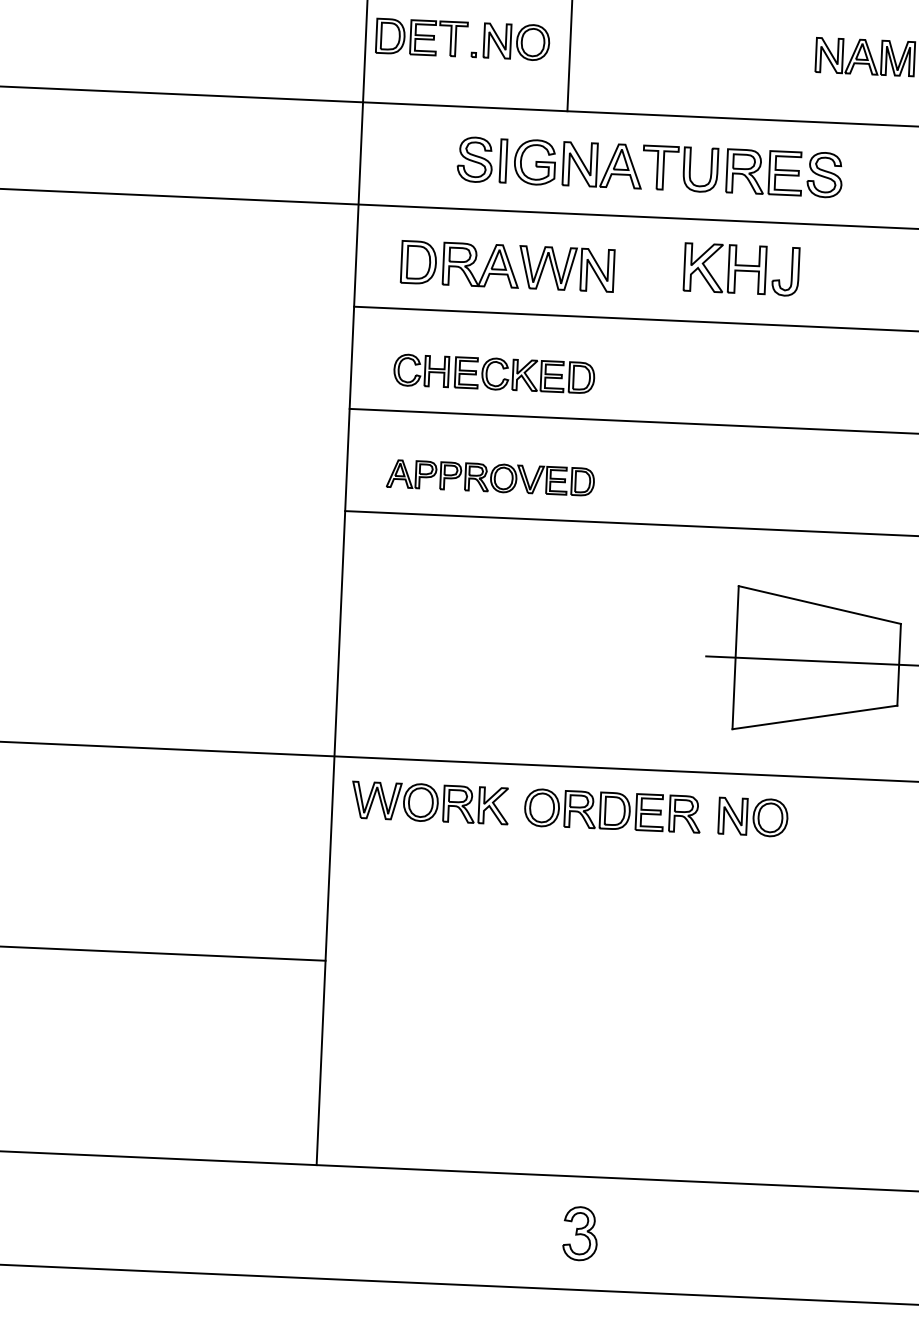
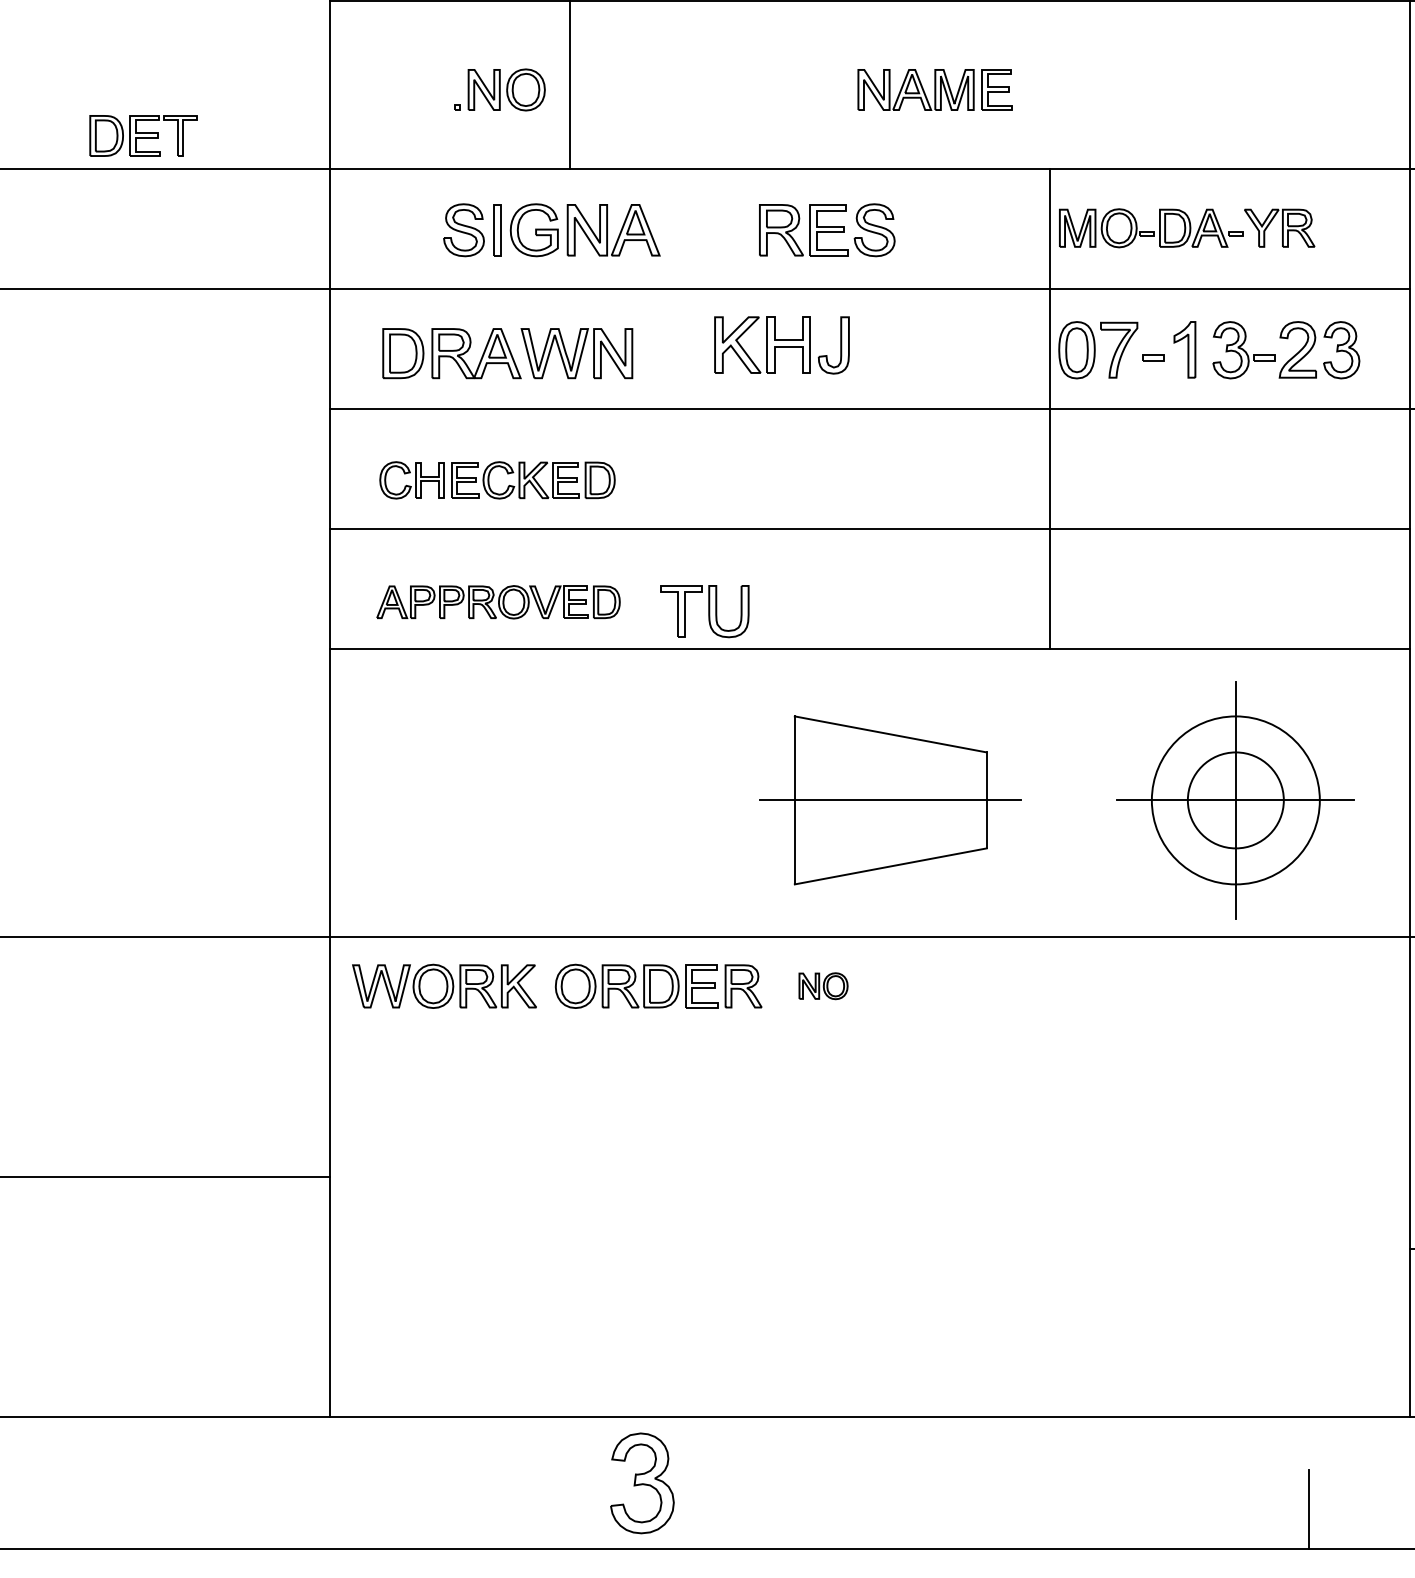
part: (421, 37) -> (143, 135), moved
part: (679, 168) -> (704, 611), moved
part: (753, 816) -> (823, 985), size x0.6
part: (580, 1233) -> (642, 1483), size x1.6

